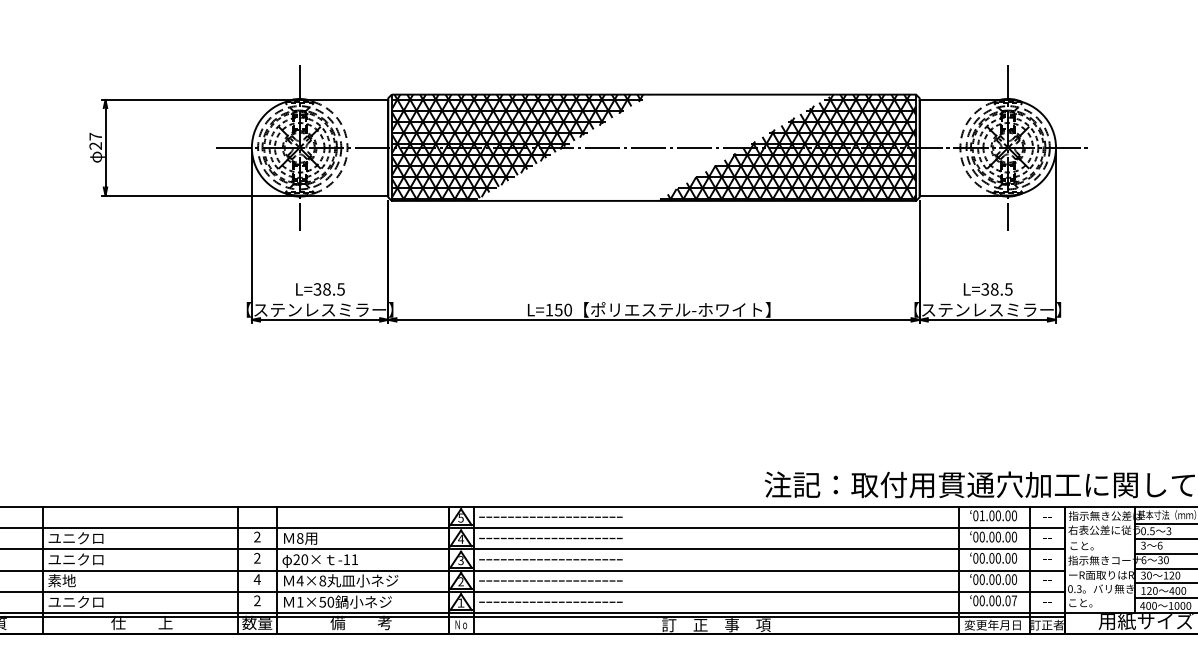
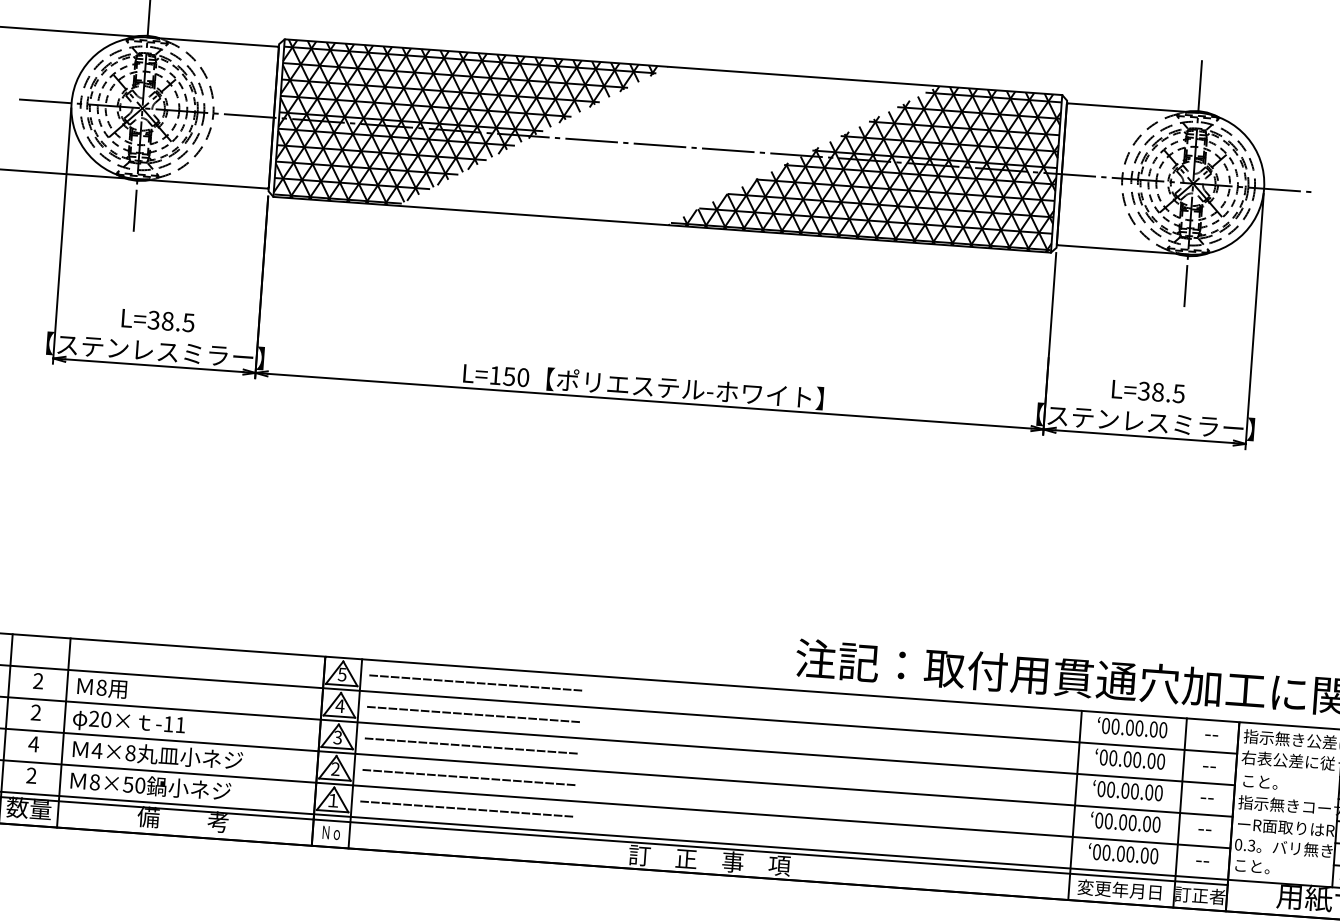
text: (981, 515) -> (1114, 726), 01.00.00 -> 00.00.00
text: (1014, 600) -> (1154, 855), 00.00.07 -> 00.00.00
text: (300, 601) -> (95, 781), 1×50 -> 8×50

